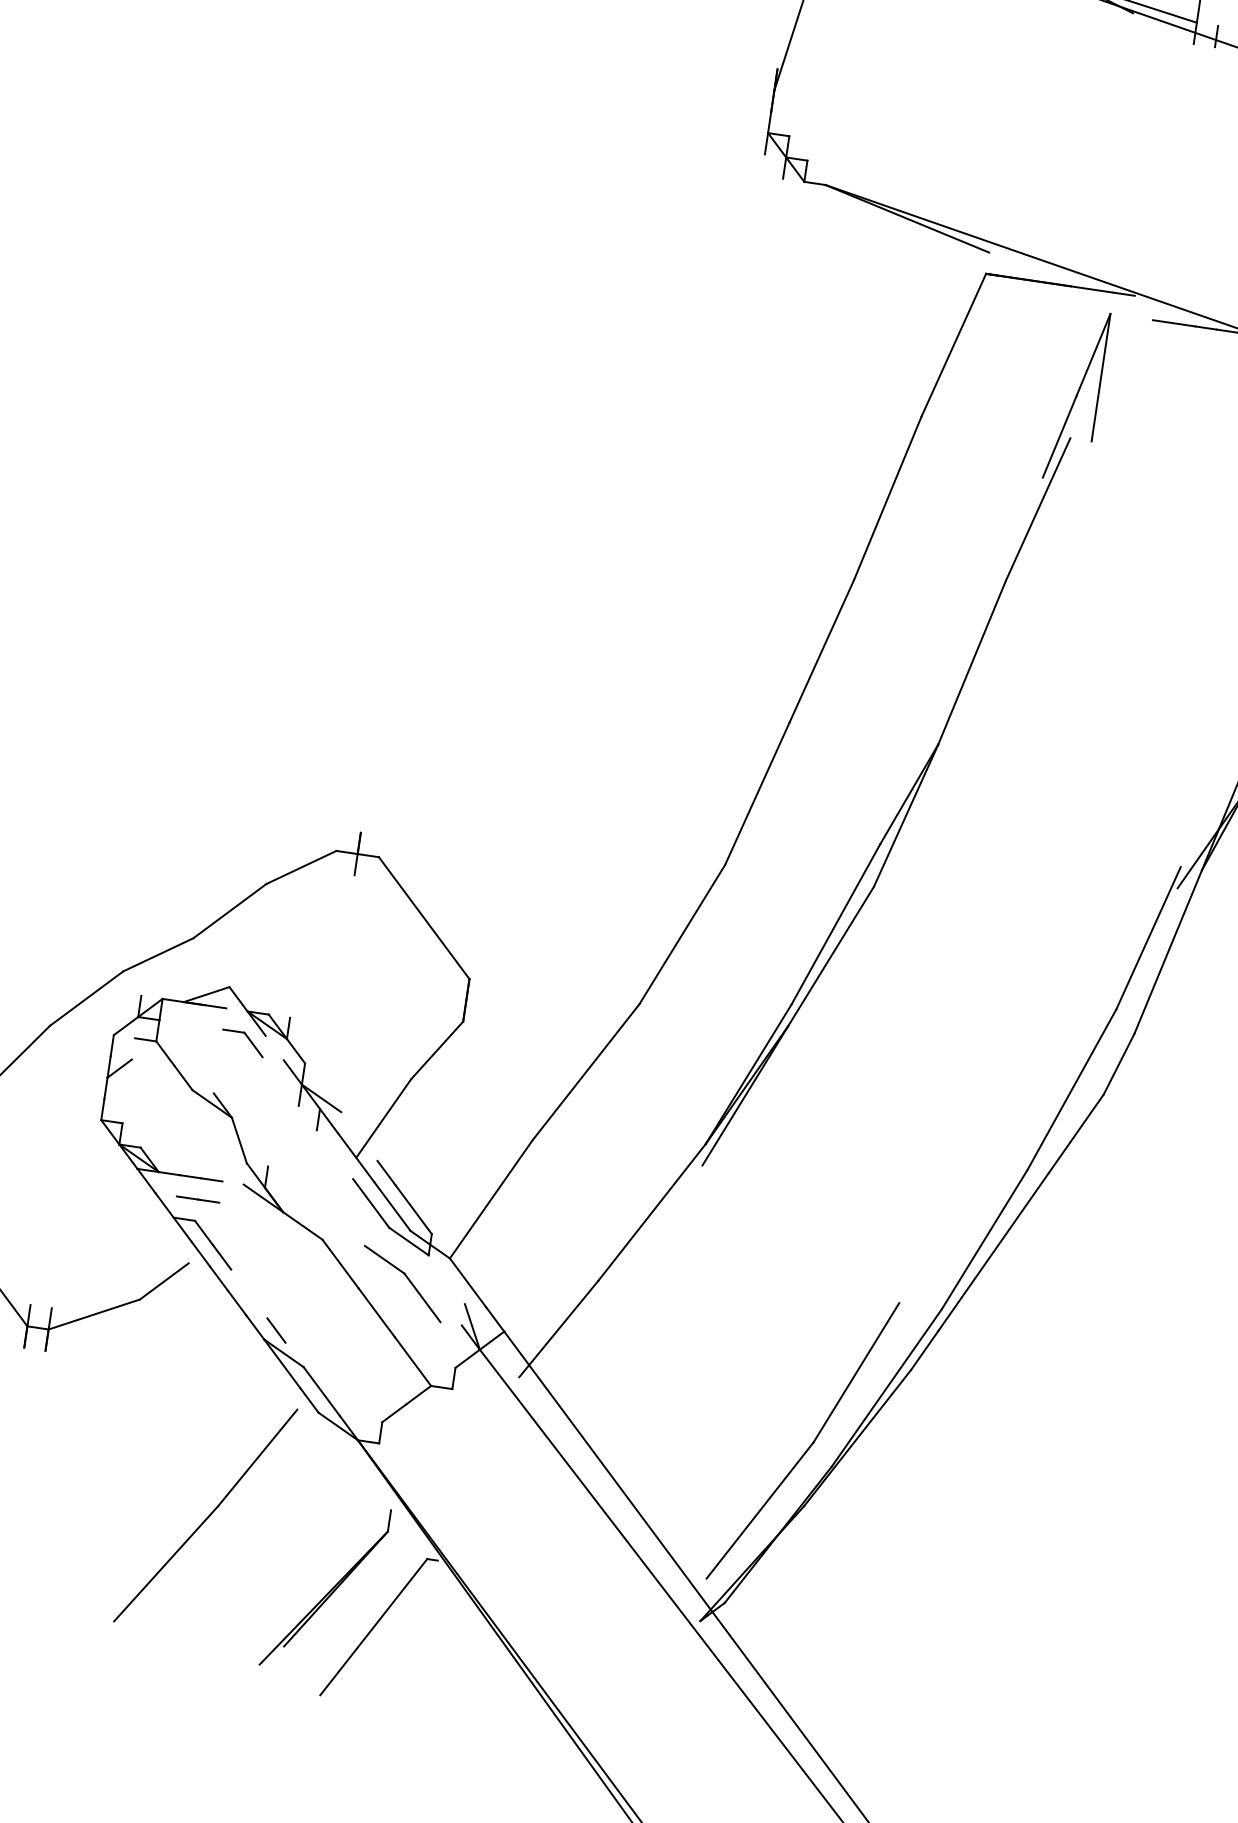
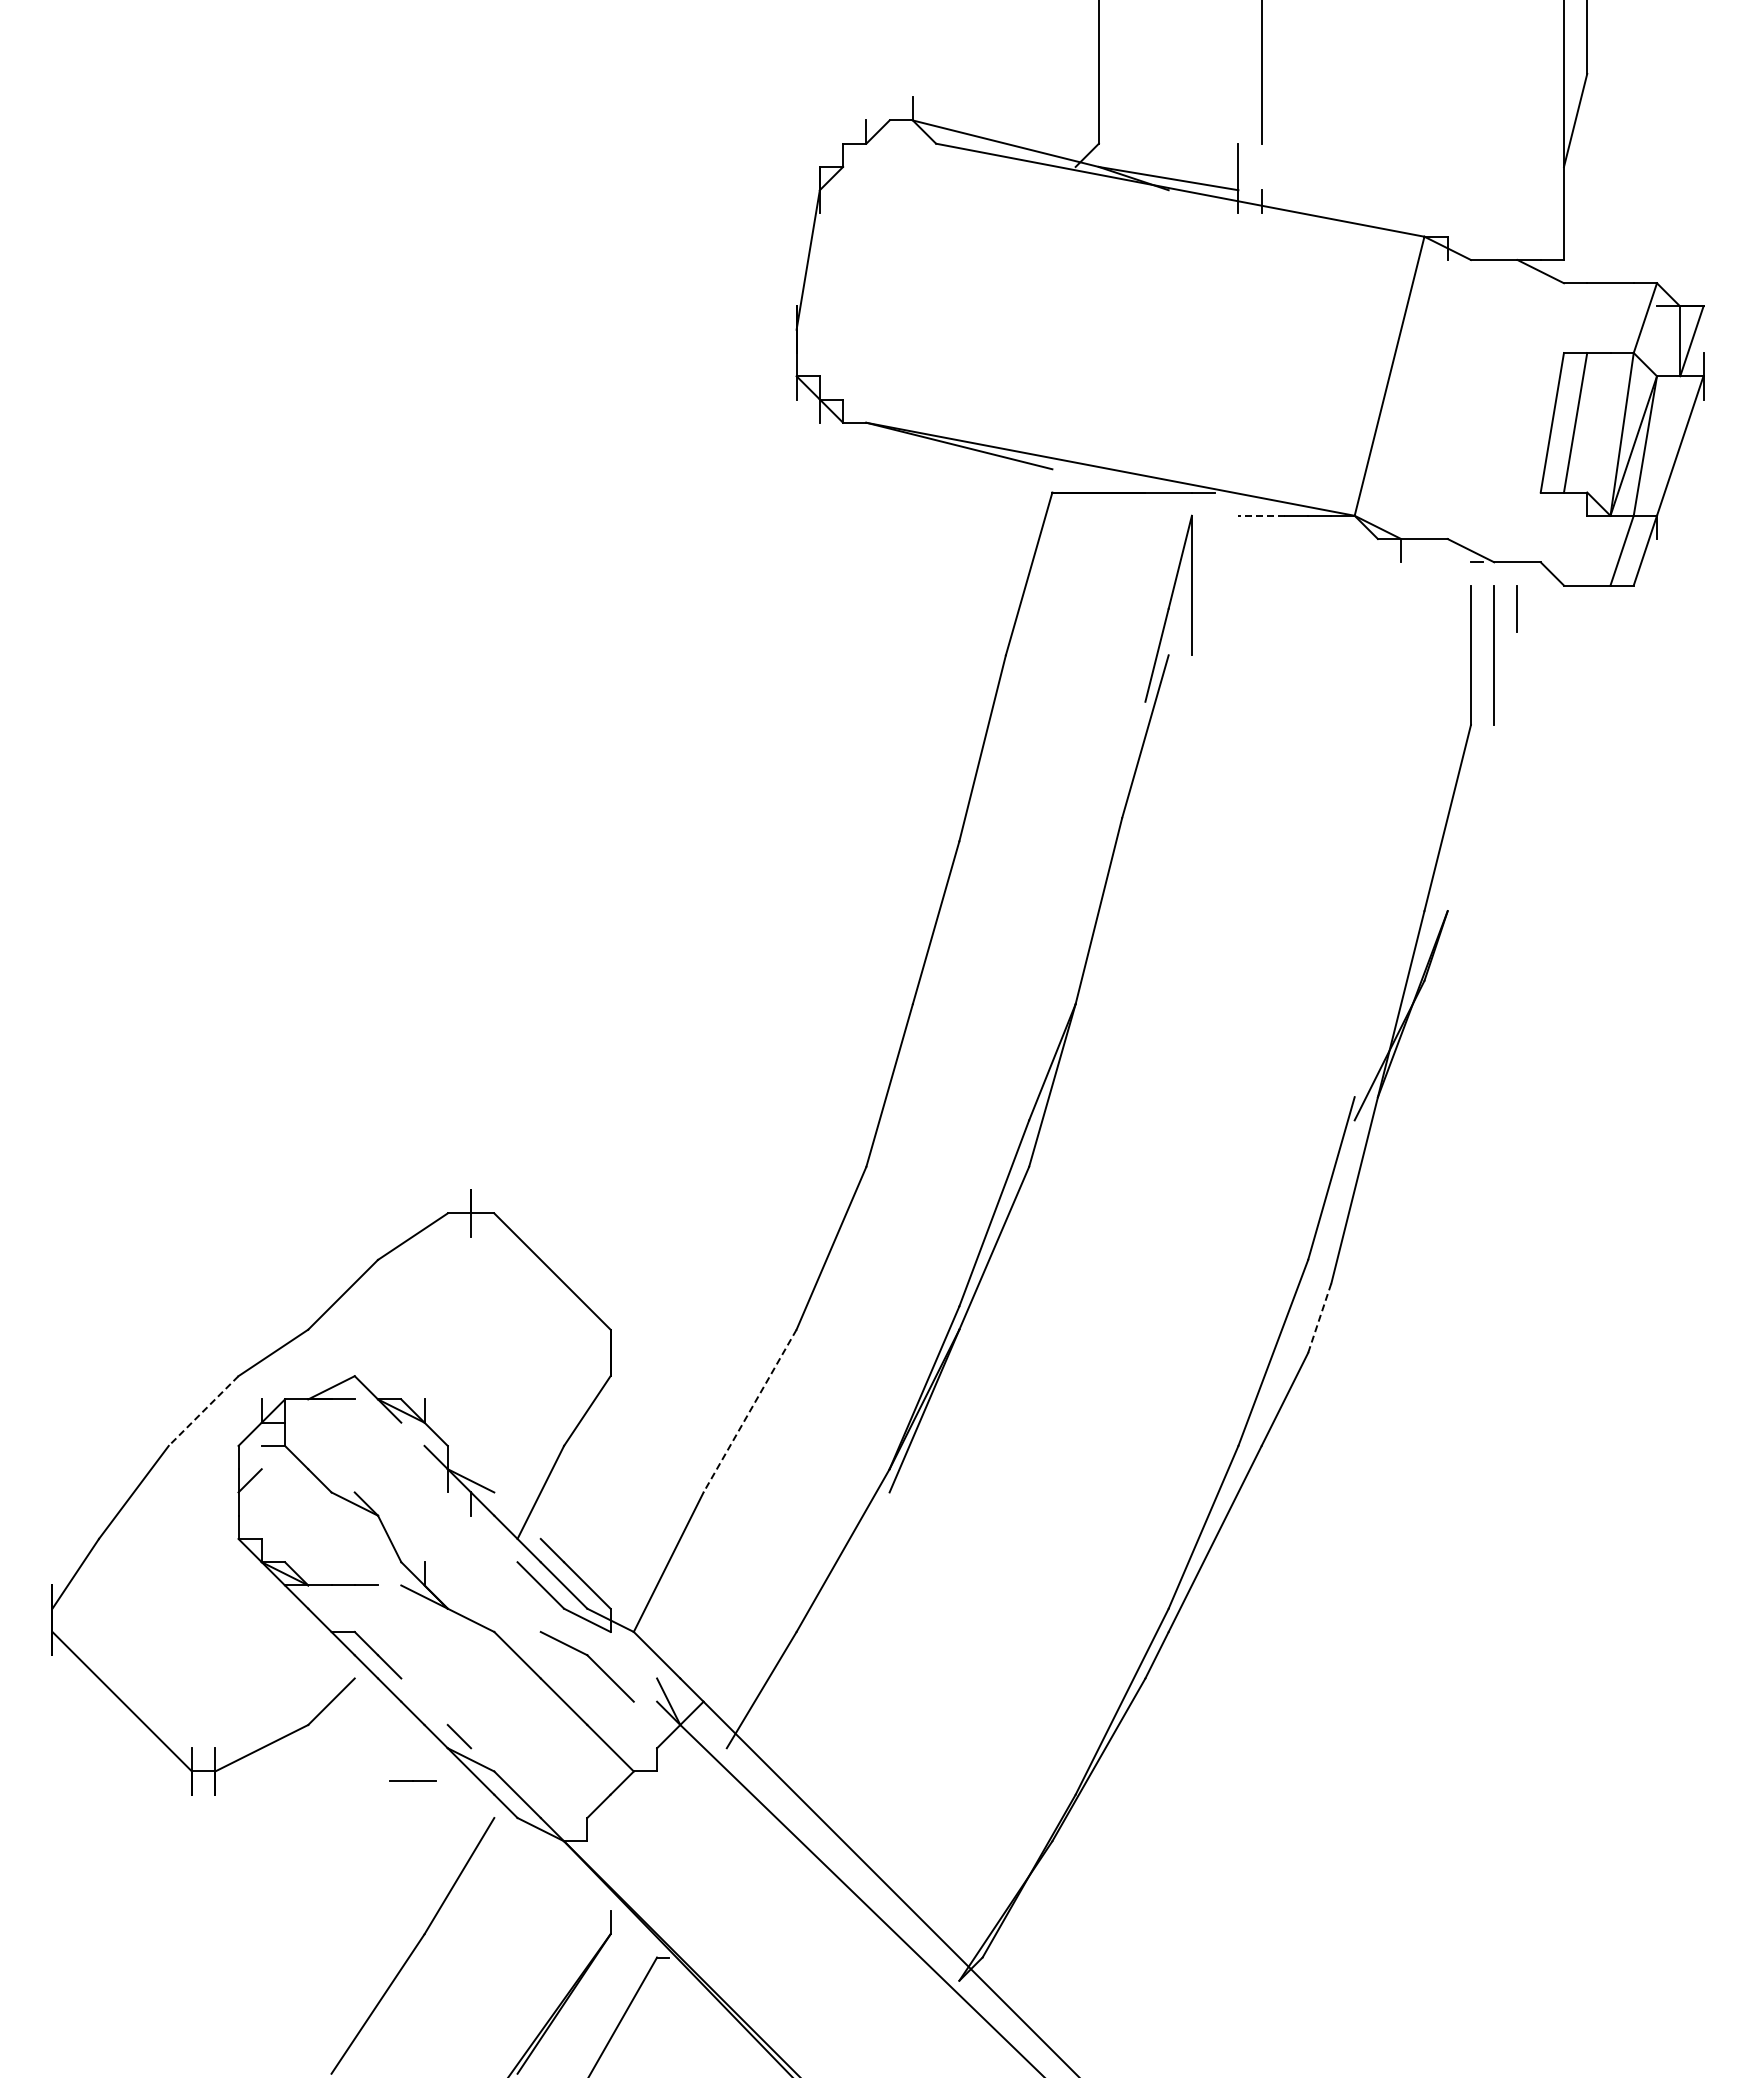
line: (1174, 323) -> (1261, 515), solid -> dashed
line: (86, 998) -> (203, 1411), solid -> dashed
part: (247, 1038) -> (382, 1428), removed
line: (1118, 1064) -> (1319, 1318), solid -> dashed
line: (586, 1072) -> (750, 1411), solid -> dashed
line: (197, 1199) -> (412, 1780), moved
part: (808, 1447) -> (1047, 1777), removed

